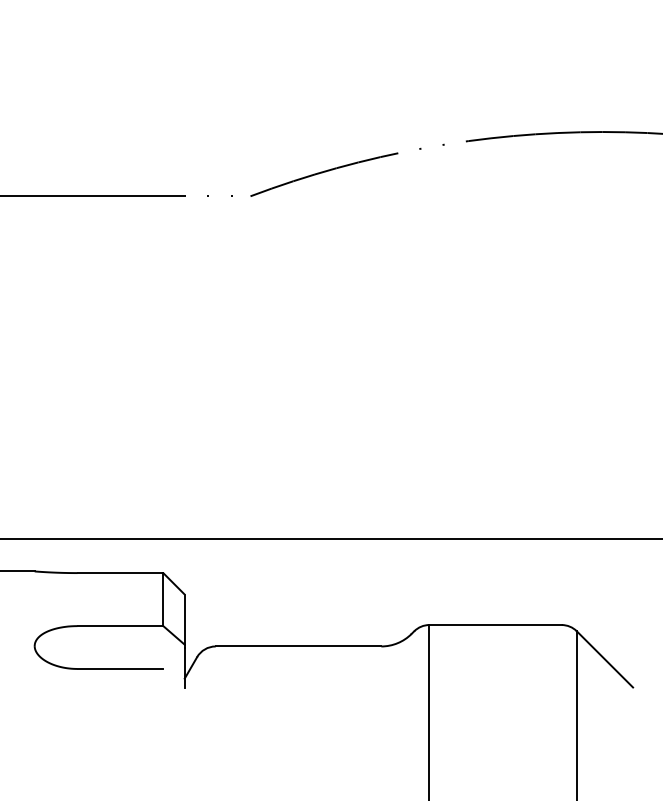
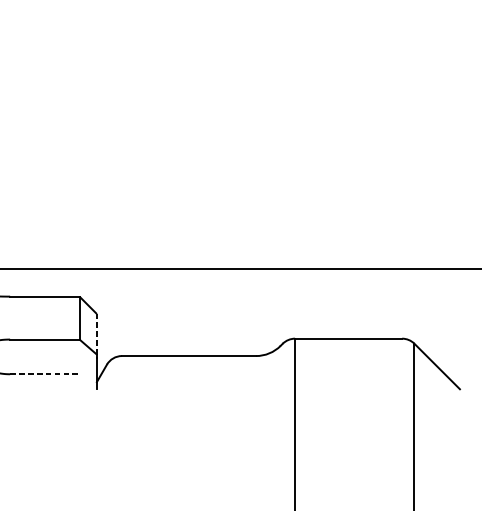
line: (184, 619) -> (96, 334), solid -> dashed
line: (120, 668) -> (44, 373), solid -> dashed

